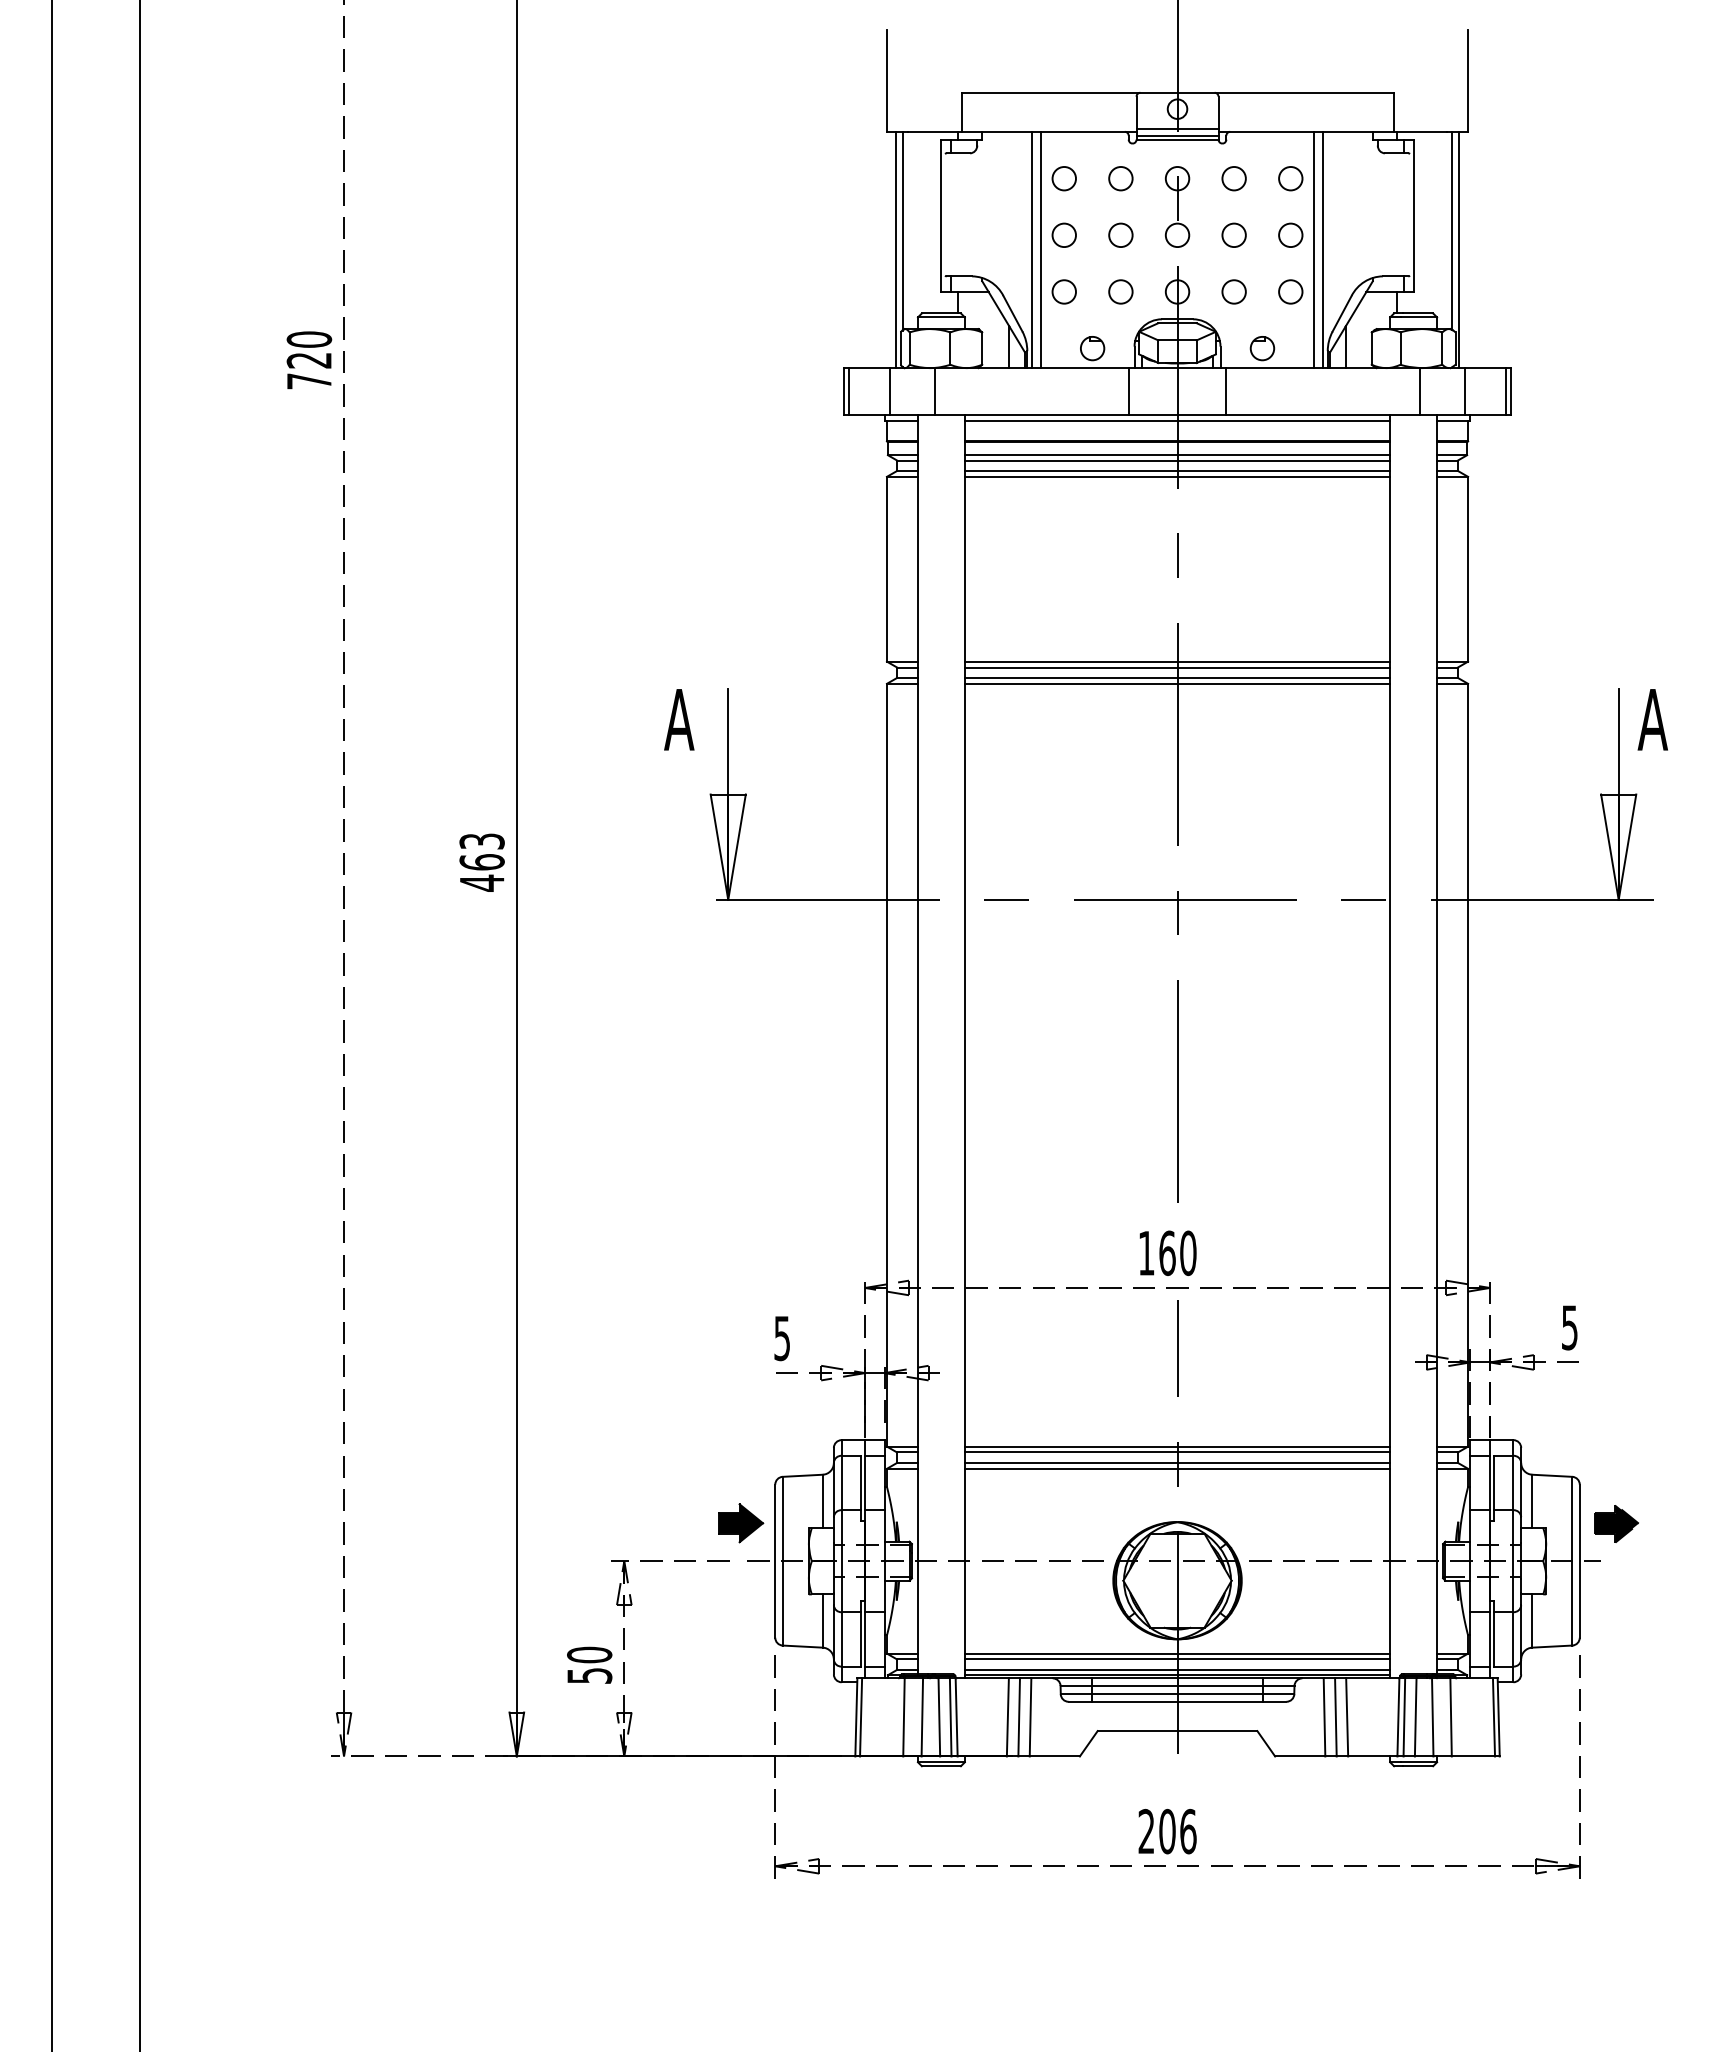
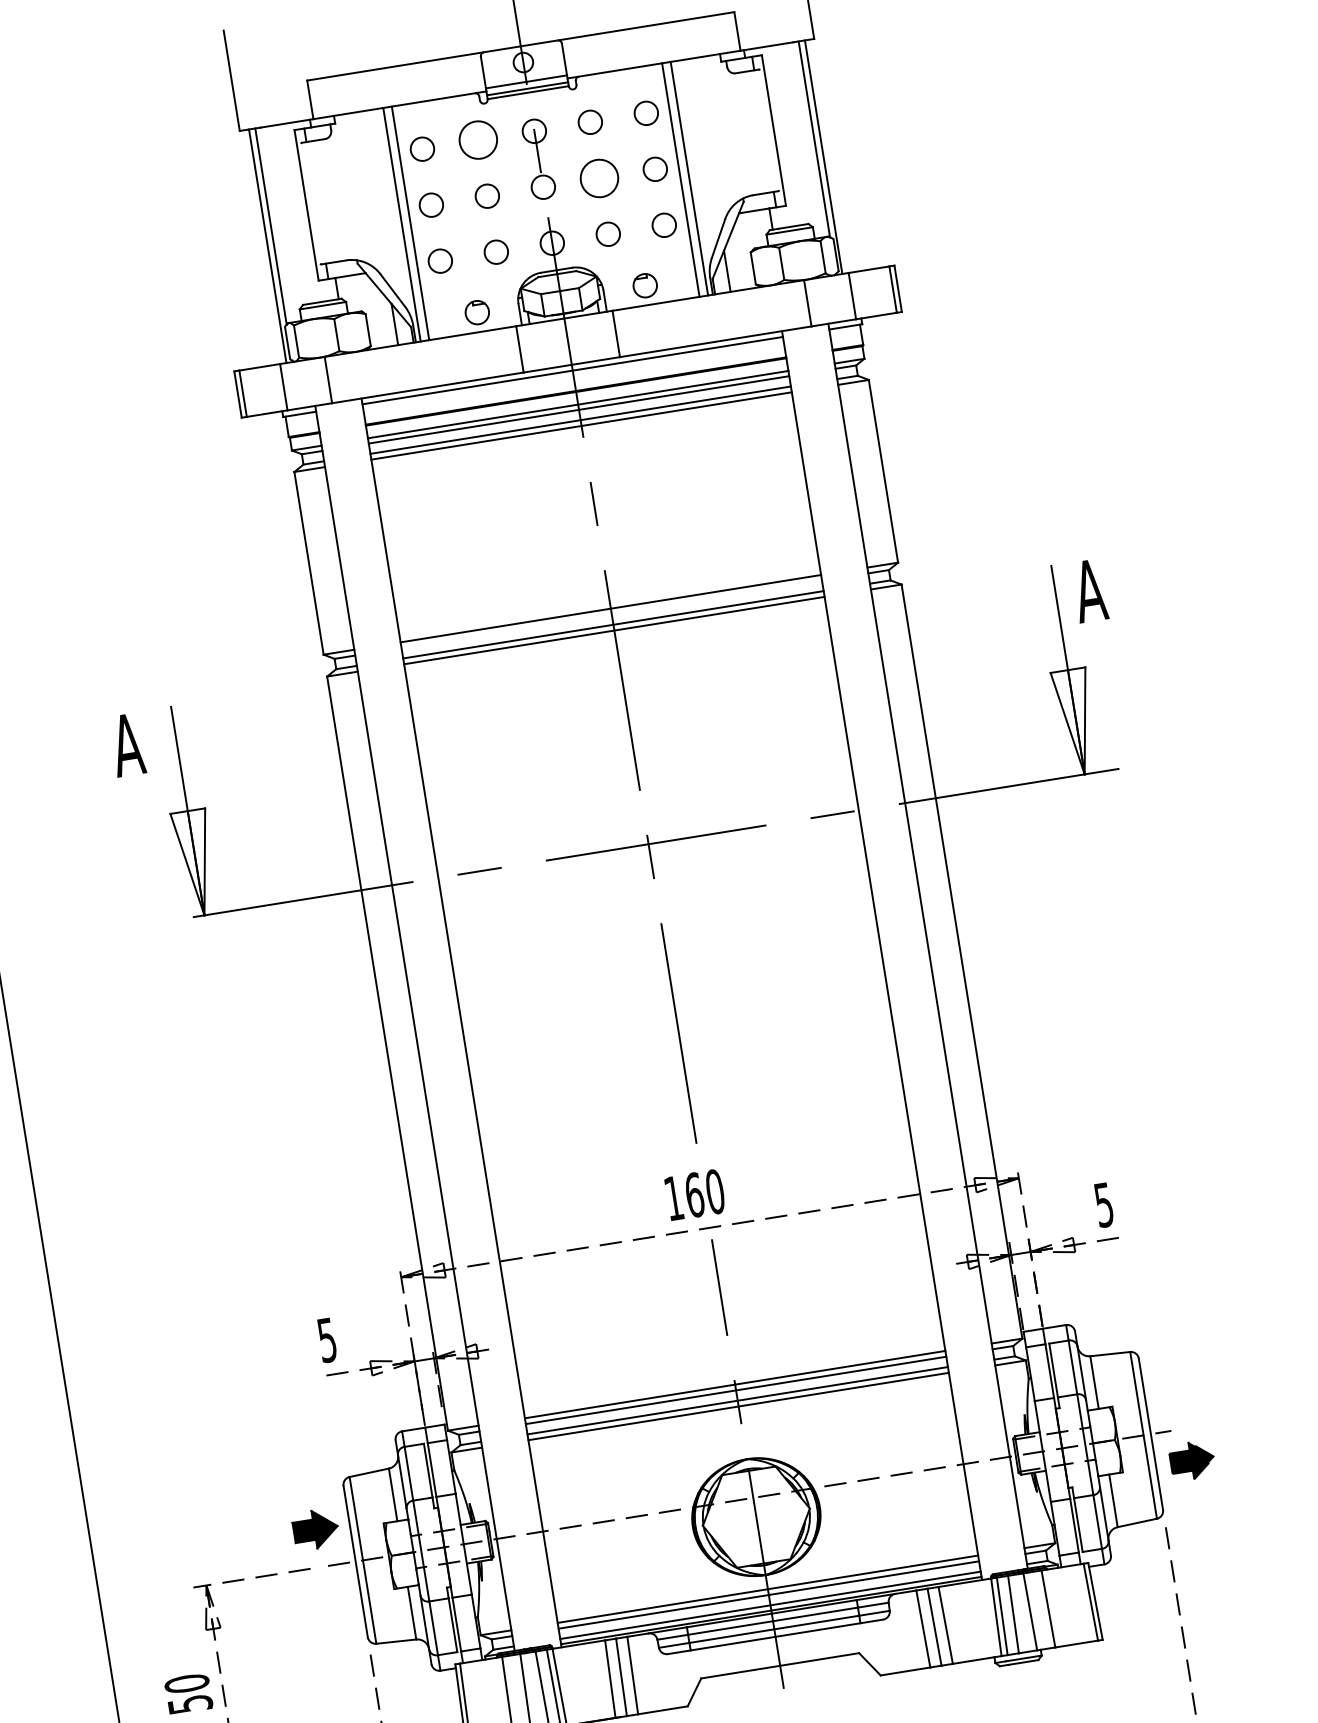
circle: (1120, 178) -> (477, 140), size x1.6
circle: (1233, 234) -> (598, 177), size x1.6
line: (1177, 667) -> (611, 614), removed
part: (1616, 1523) -> (1192, 1460), moved

